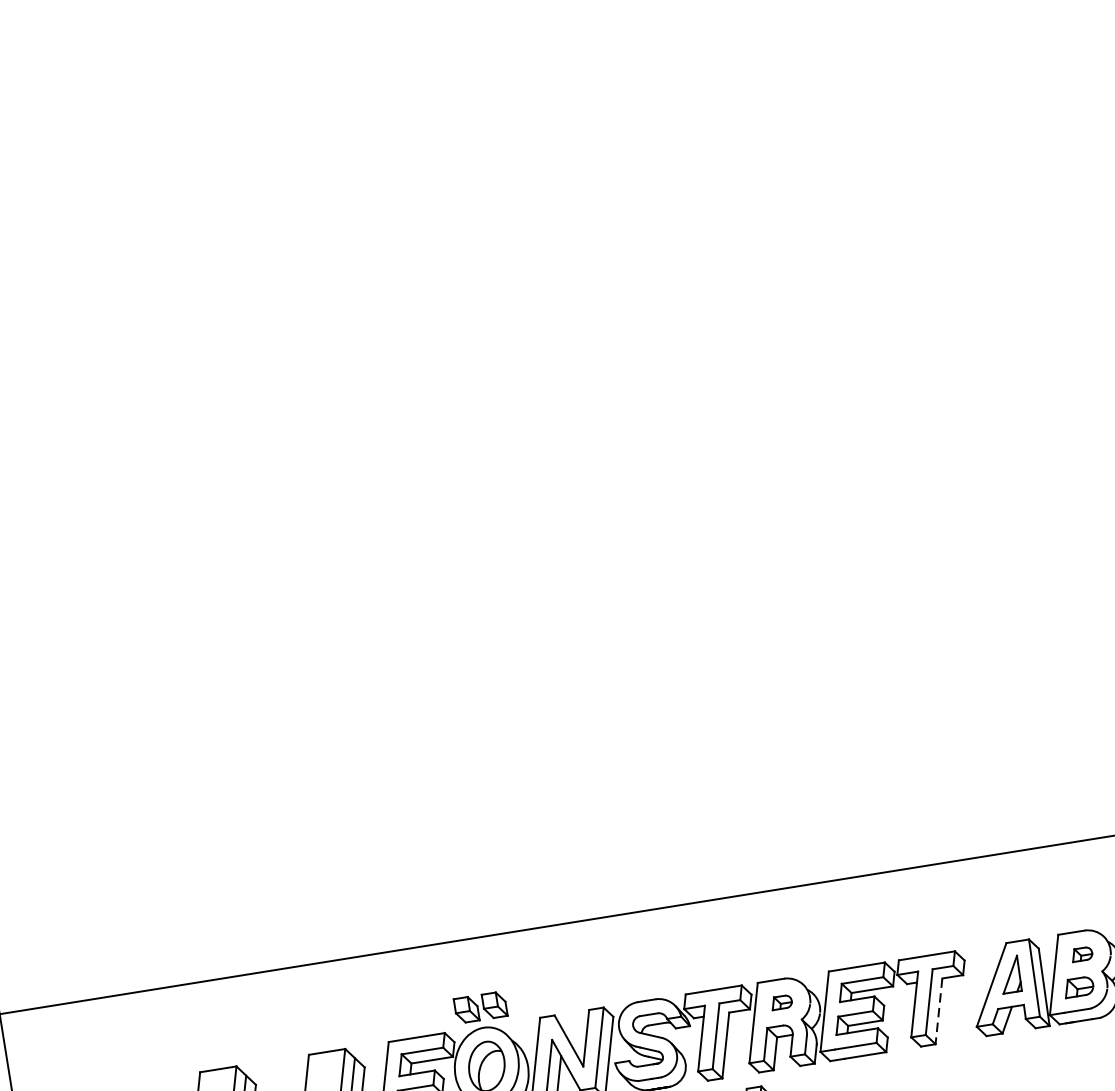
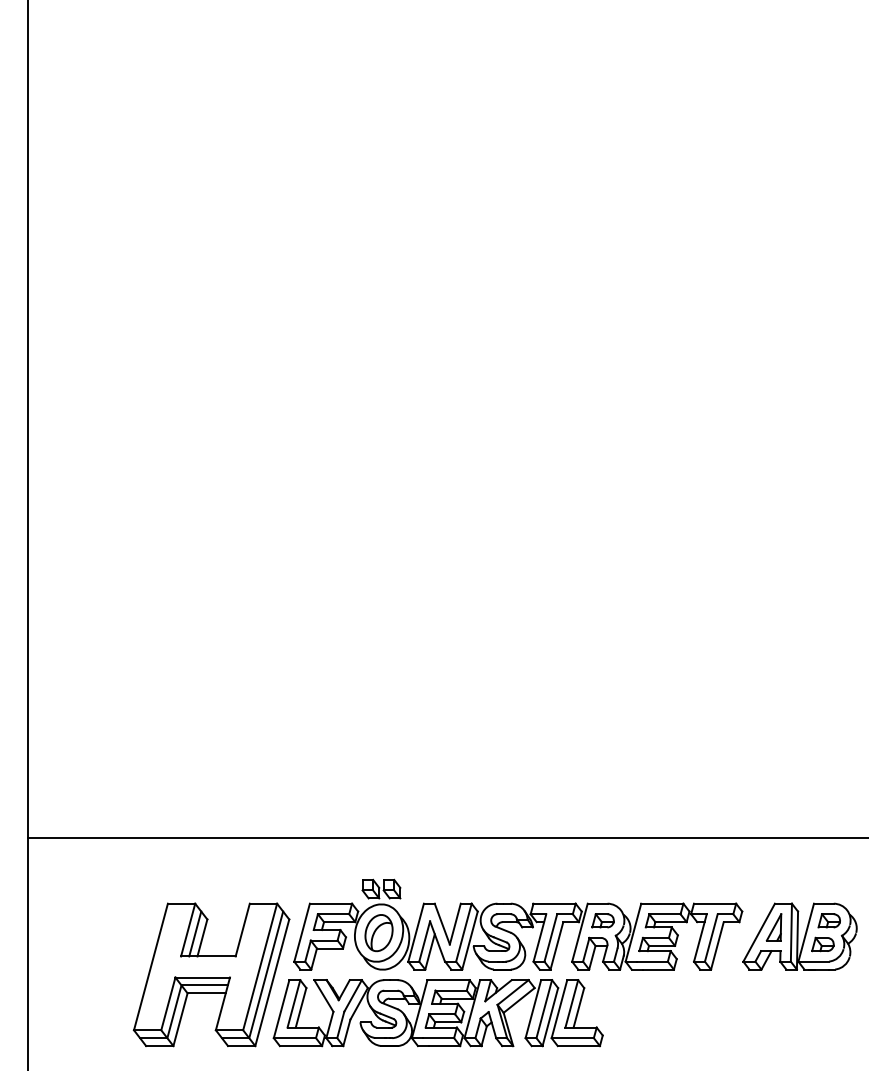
part: (1081, 954) -> (828, 920), size x1.43
part: (780, 1002) -> (602, 920), size x1.43
line: (939, 1010) -> (717, 945), dashed -> solid

